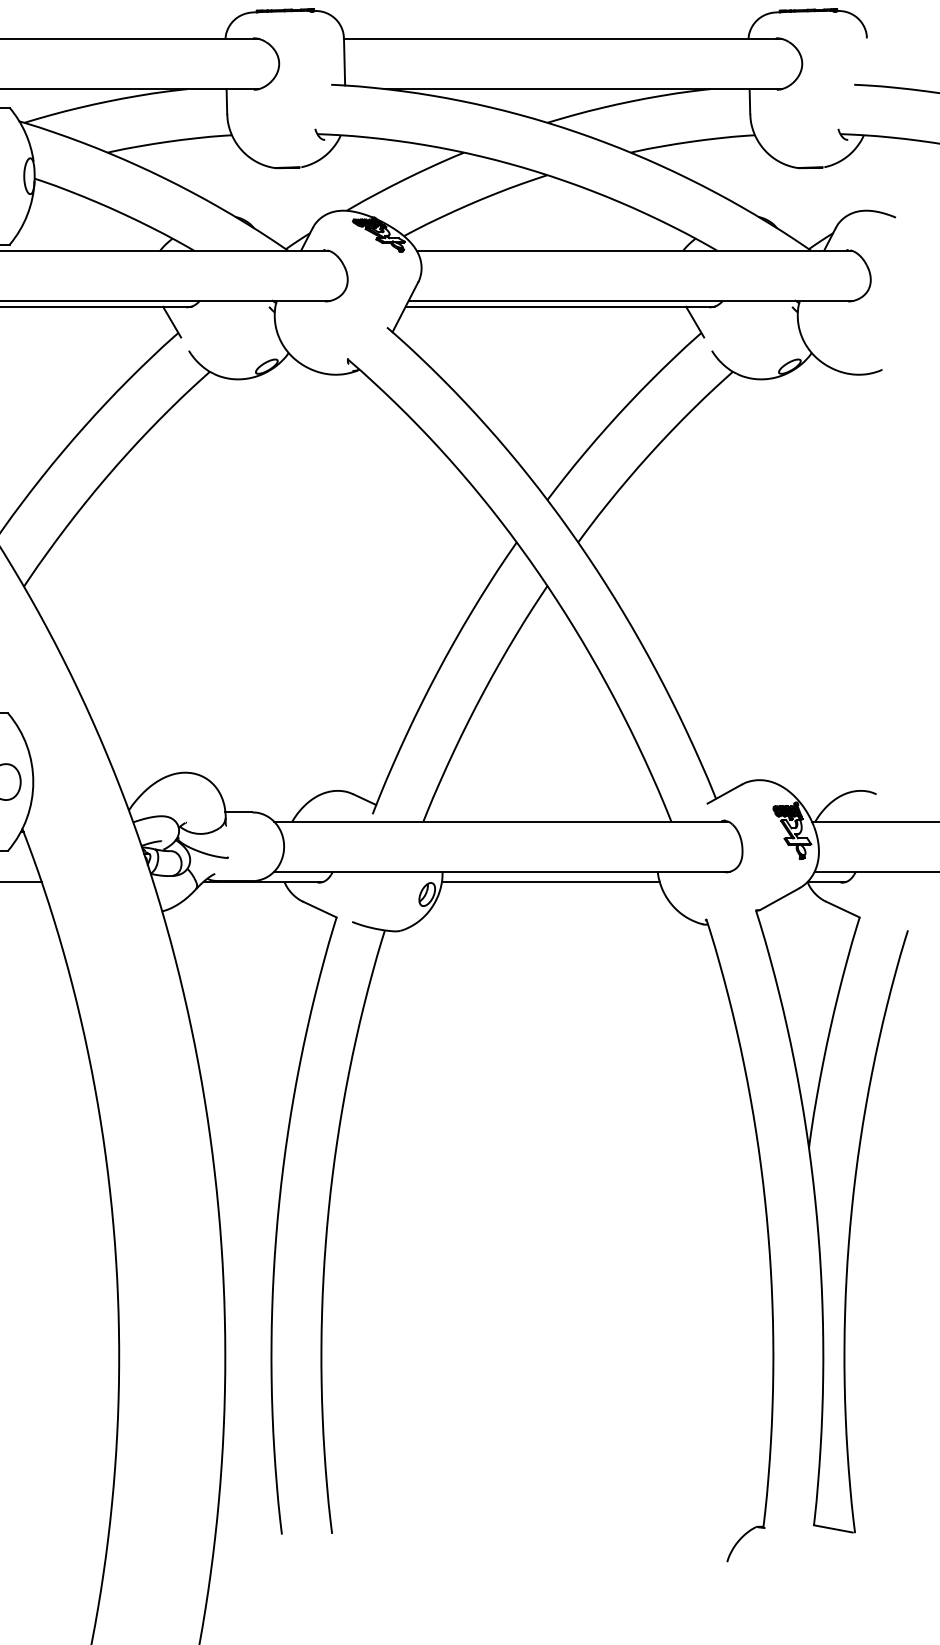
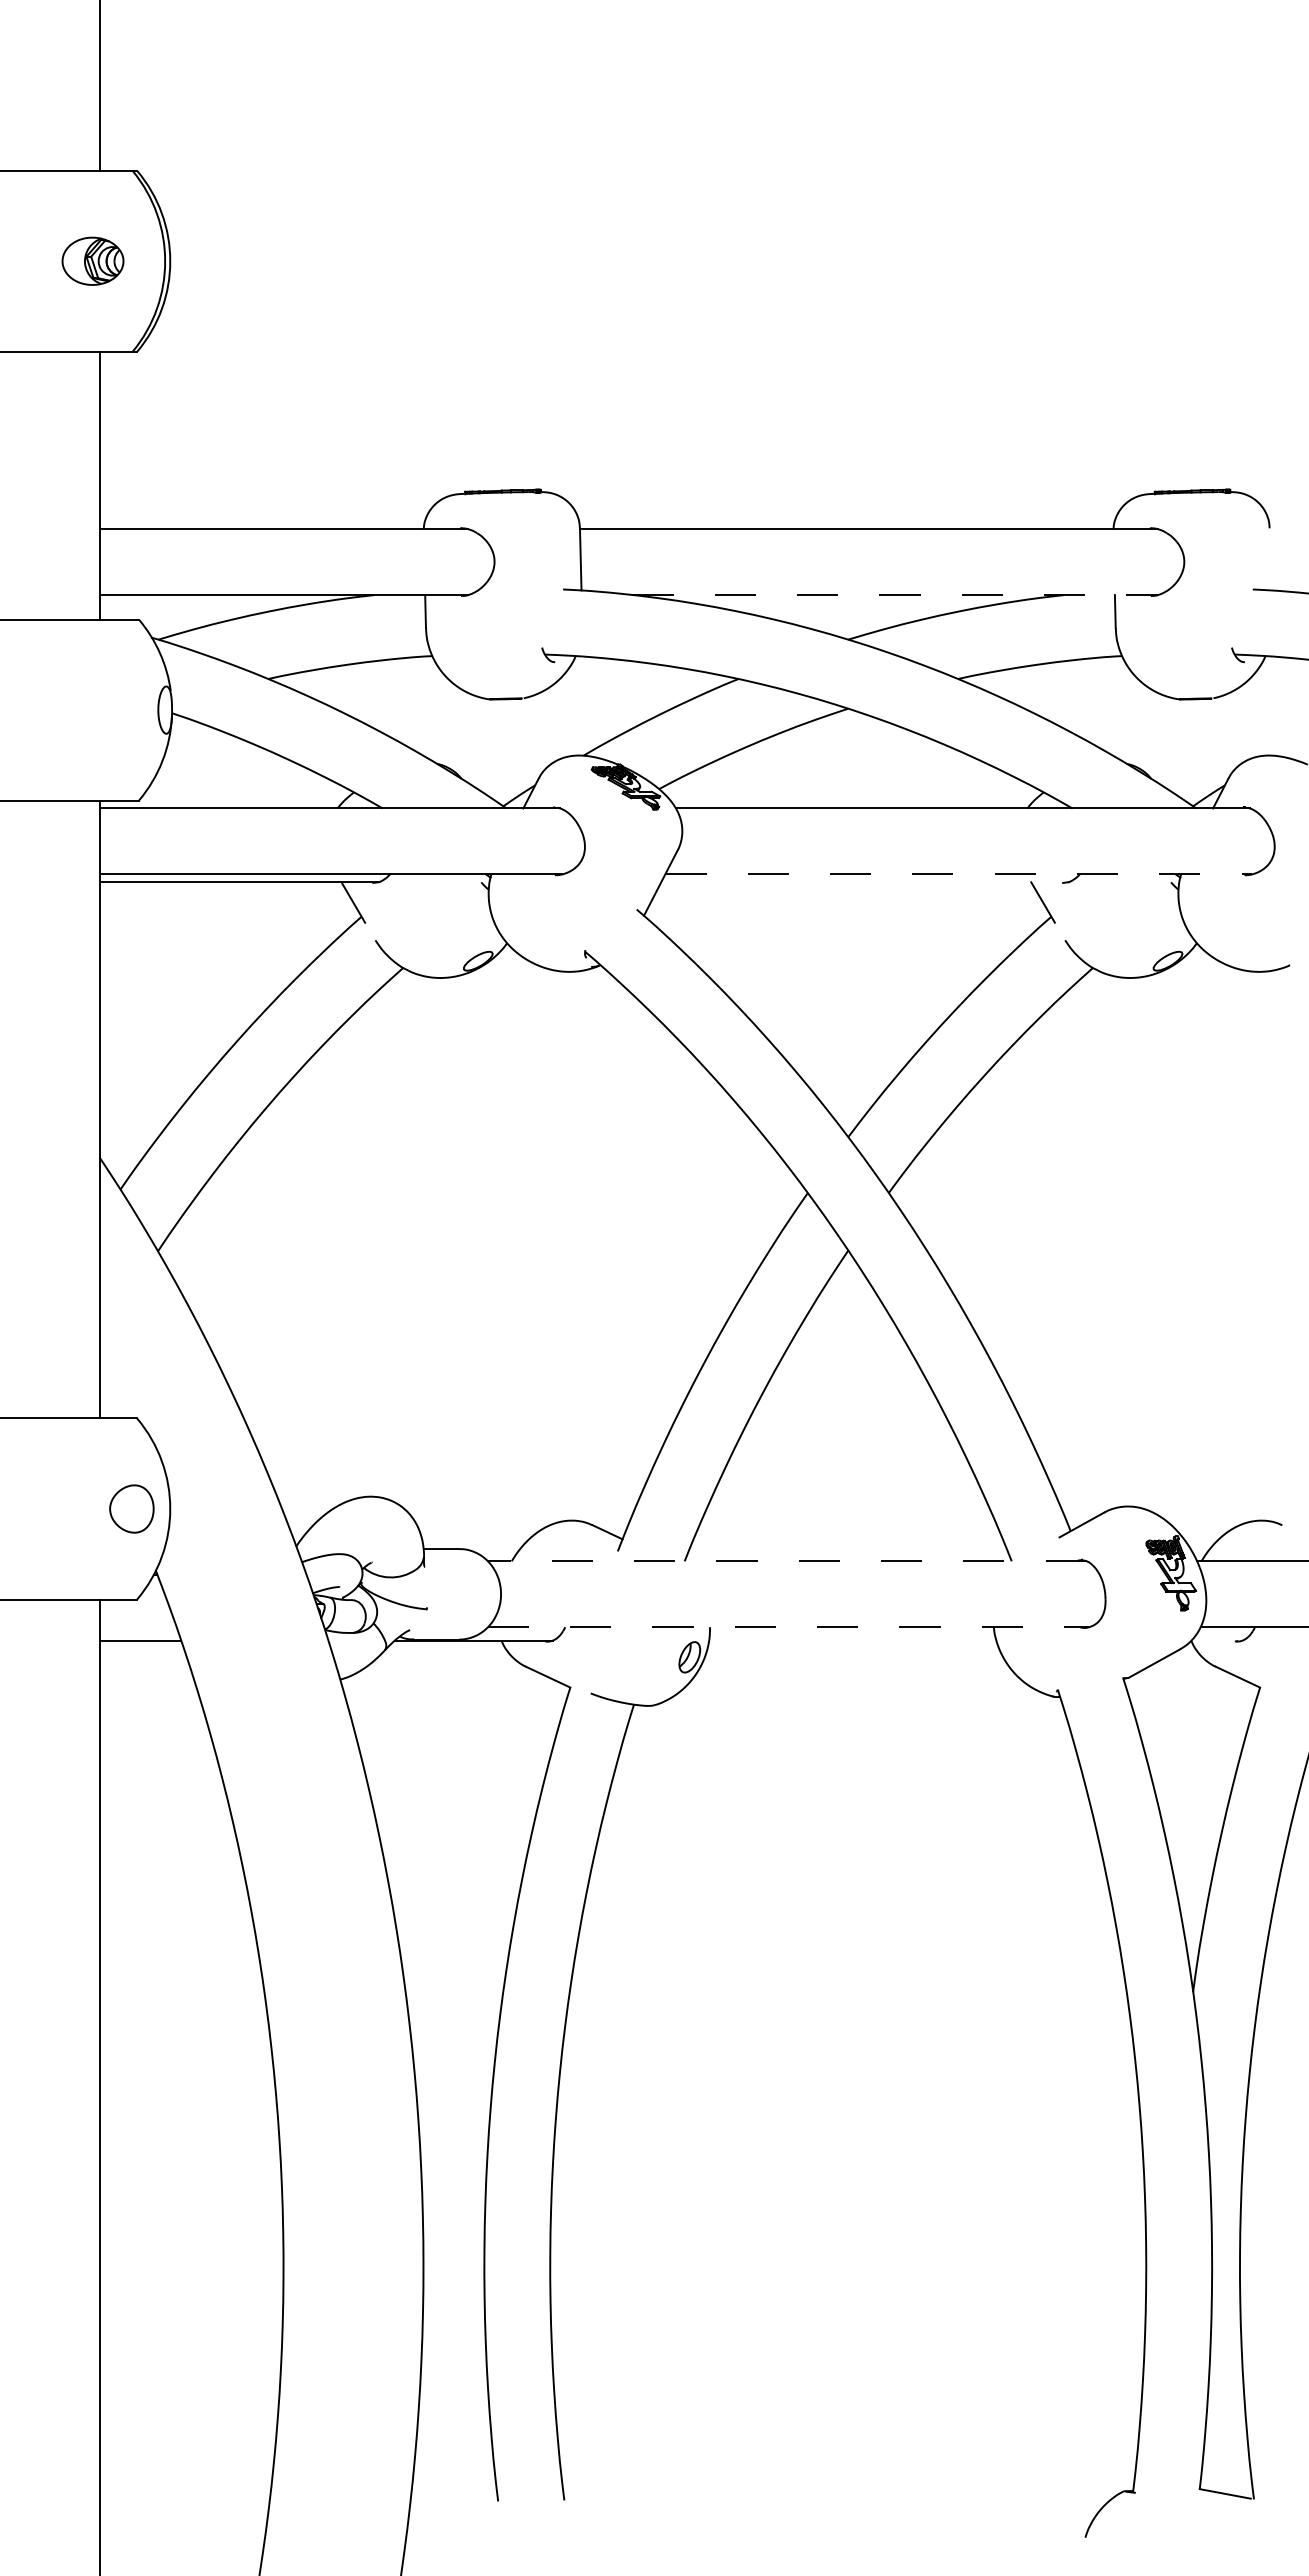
line: (582, 89) -> (894, 595), solid -> dashed
line: (631, 300) -> (959, 874), solid -> dashed
line: (559, 306) -> (864, 882), removed
line: (500, 821) -> (786, 1561), solid -> dashed
line: (502, 871) -> (788, 1627), solid -> dashed
line: (550, 881) -> (852, 1640), removed
line: (826, 881) -> (1216, 1640), removed

